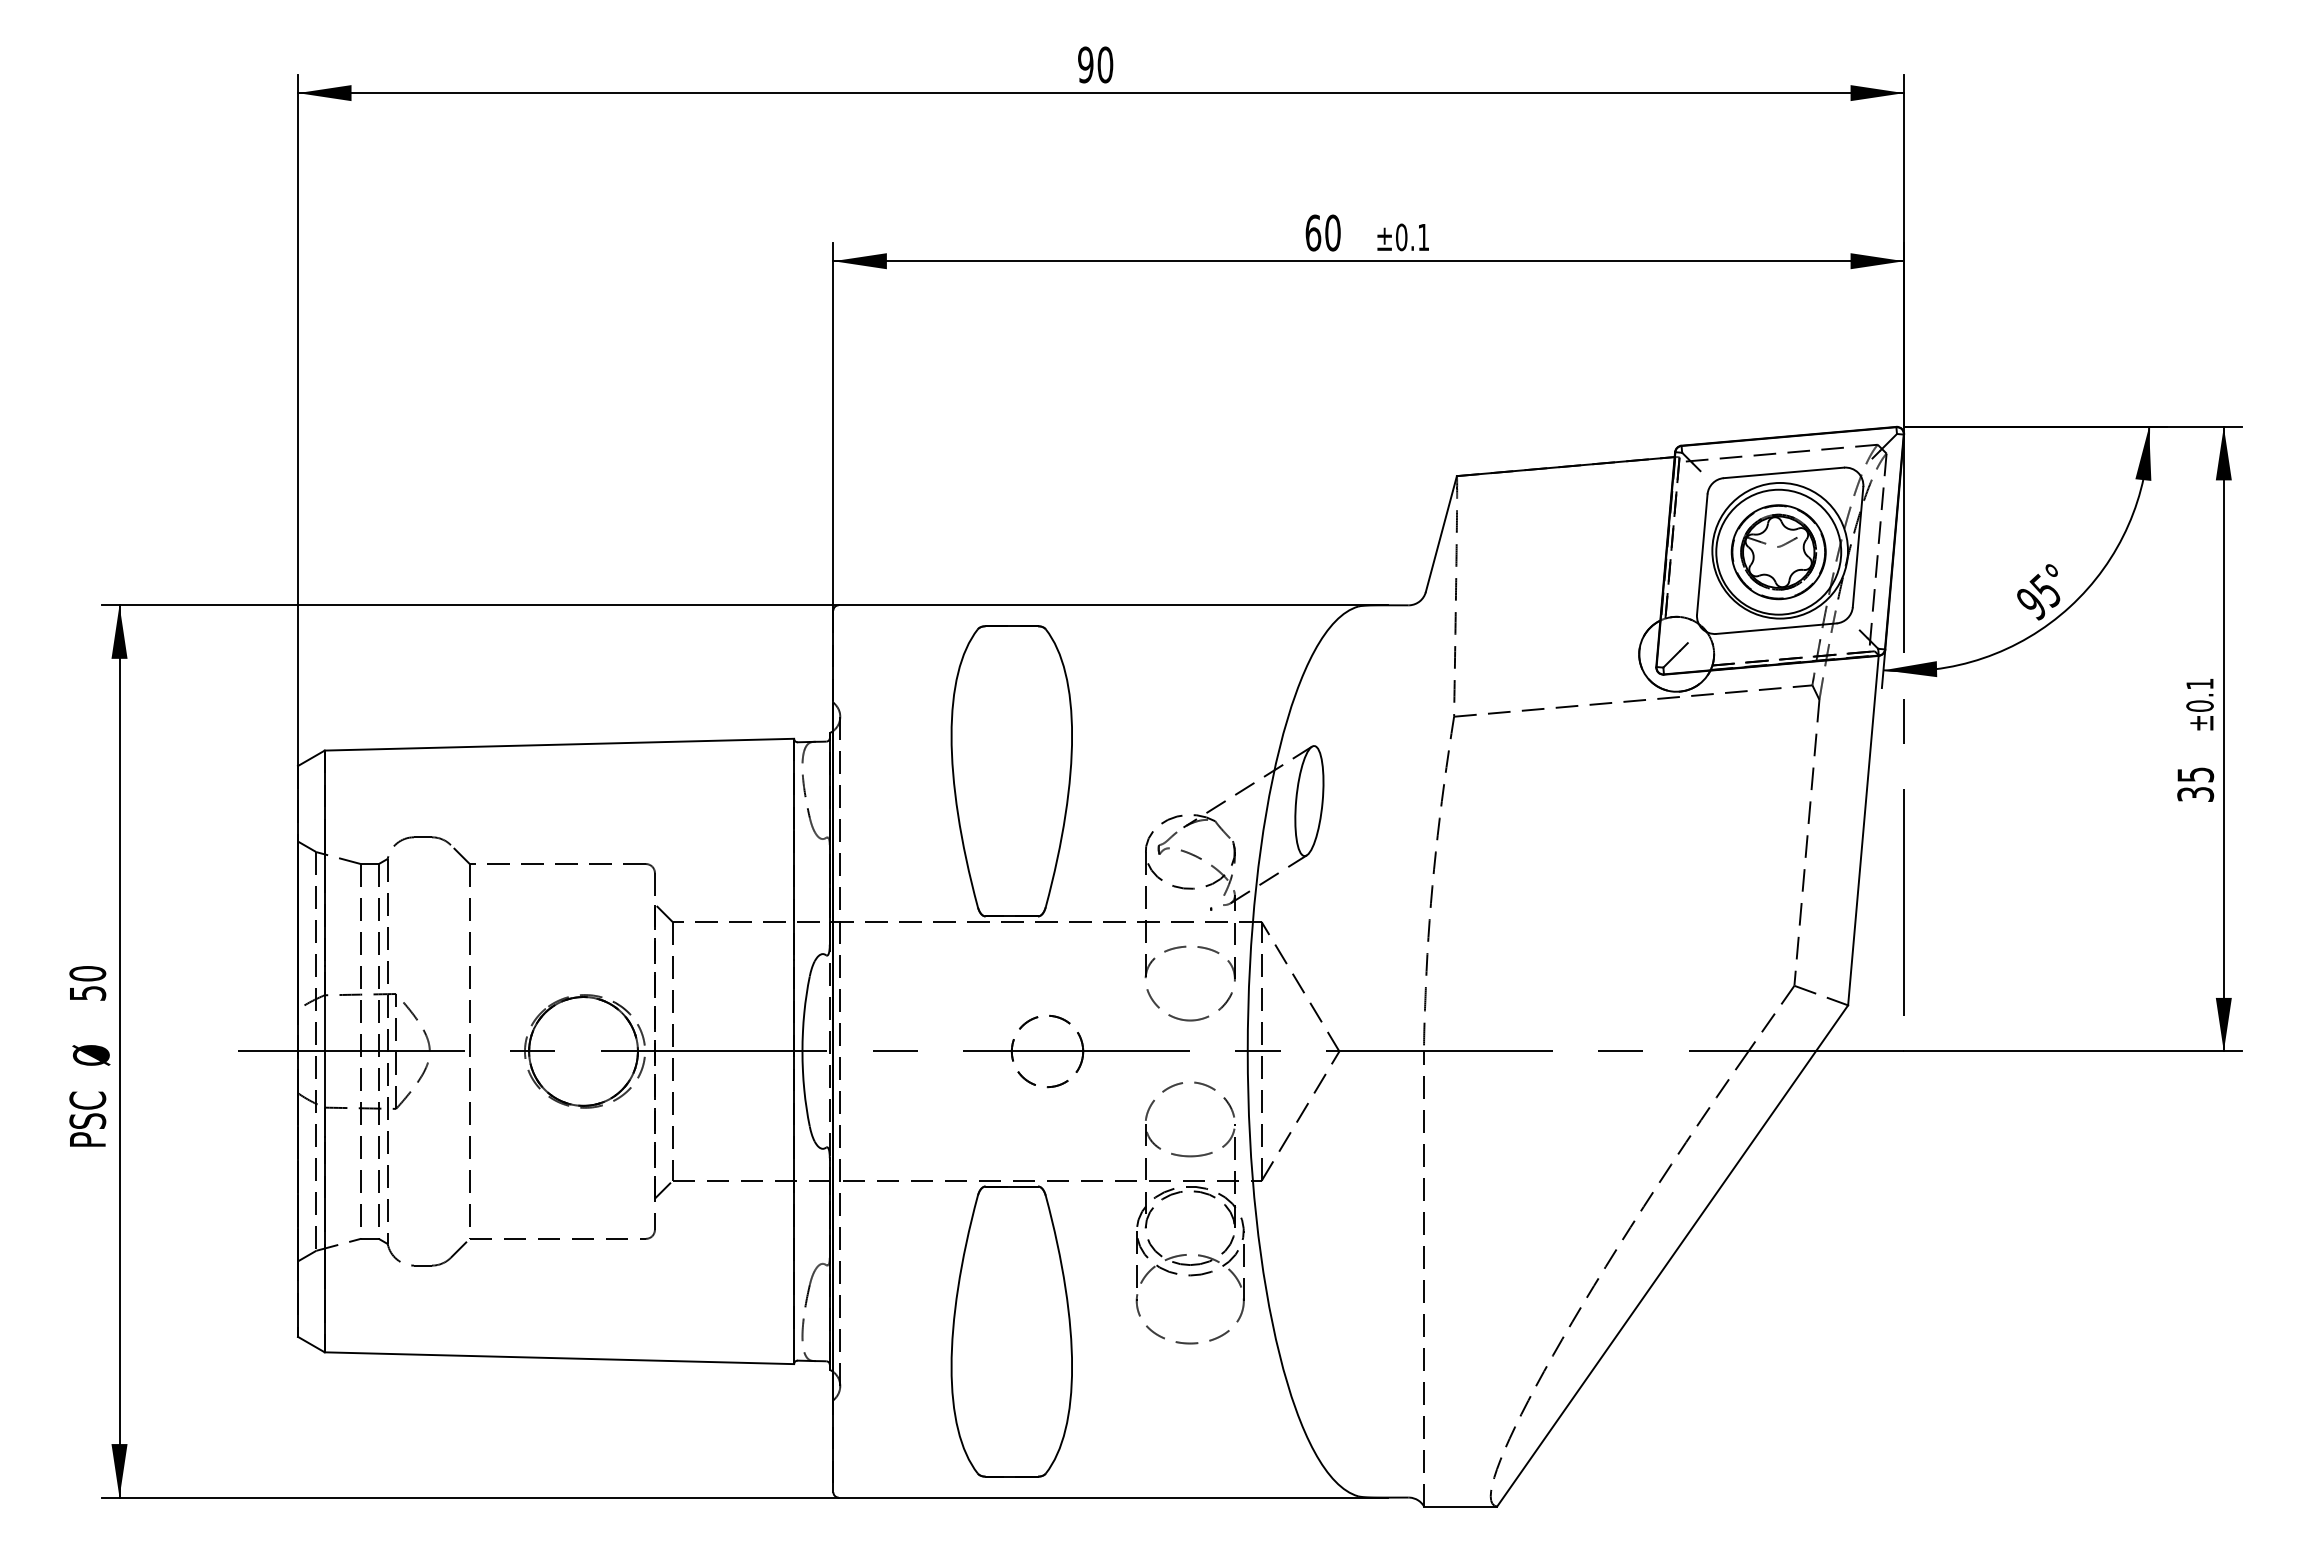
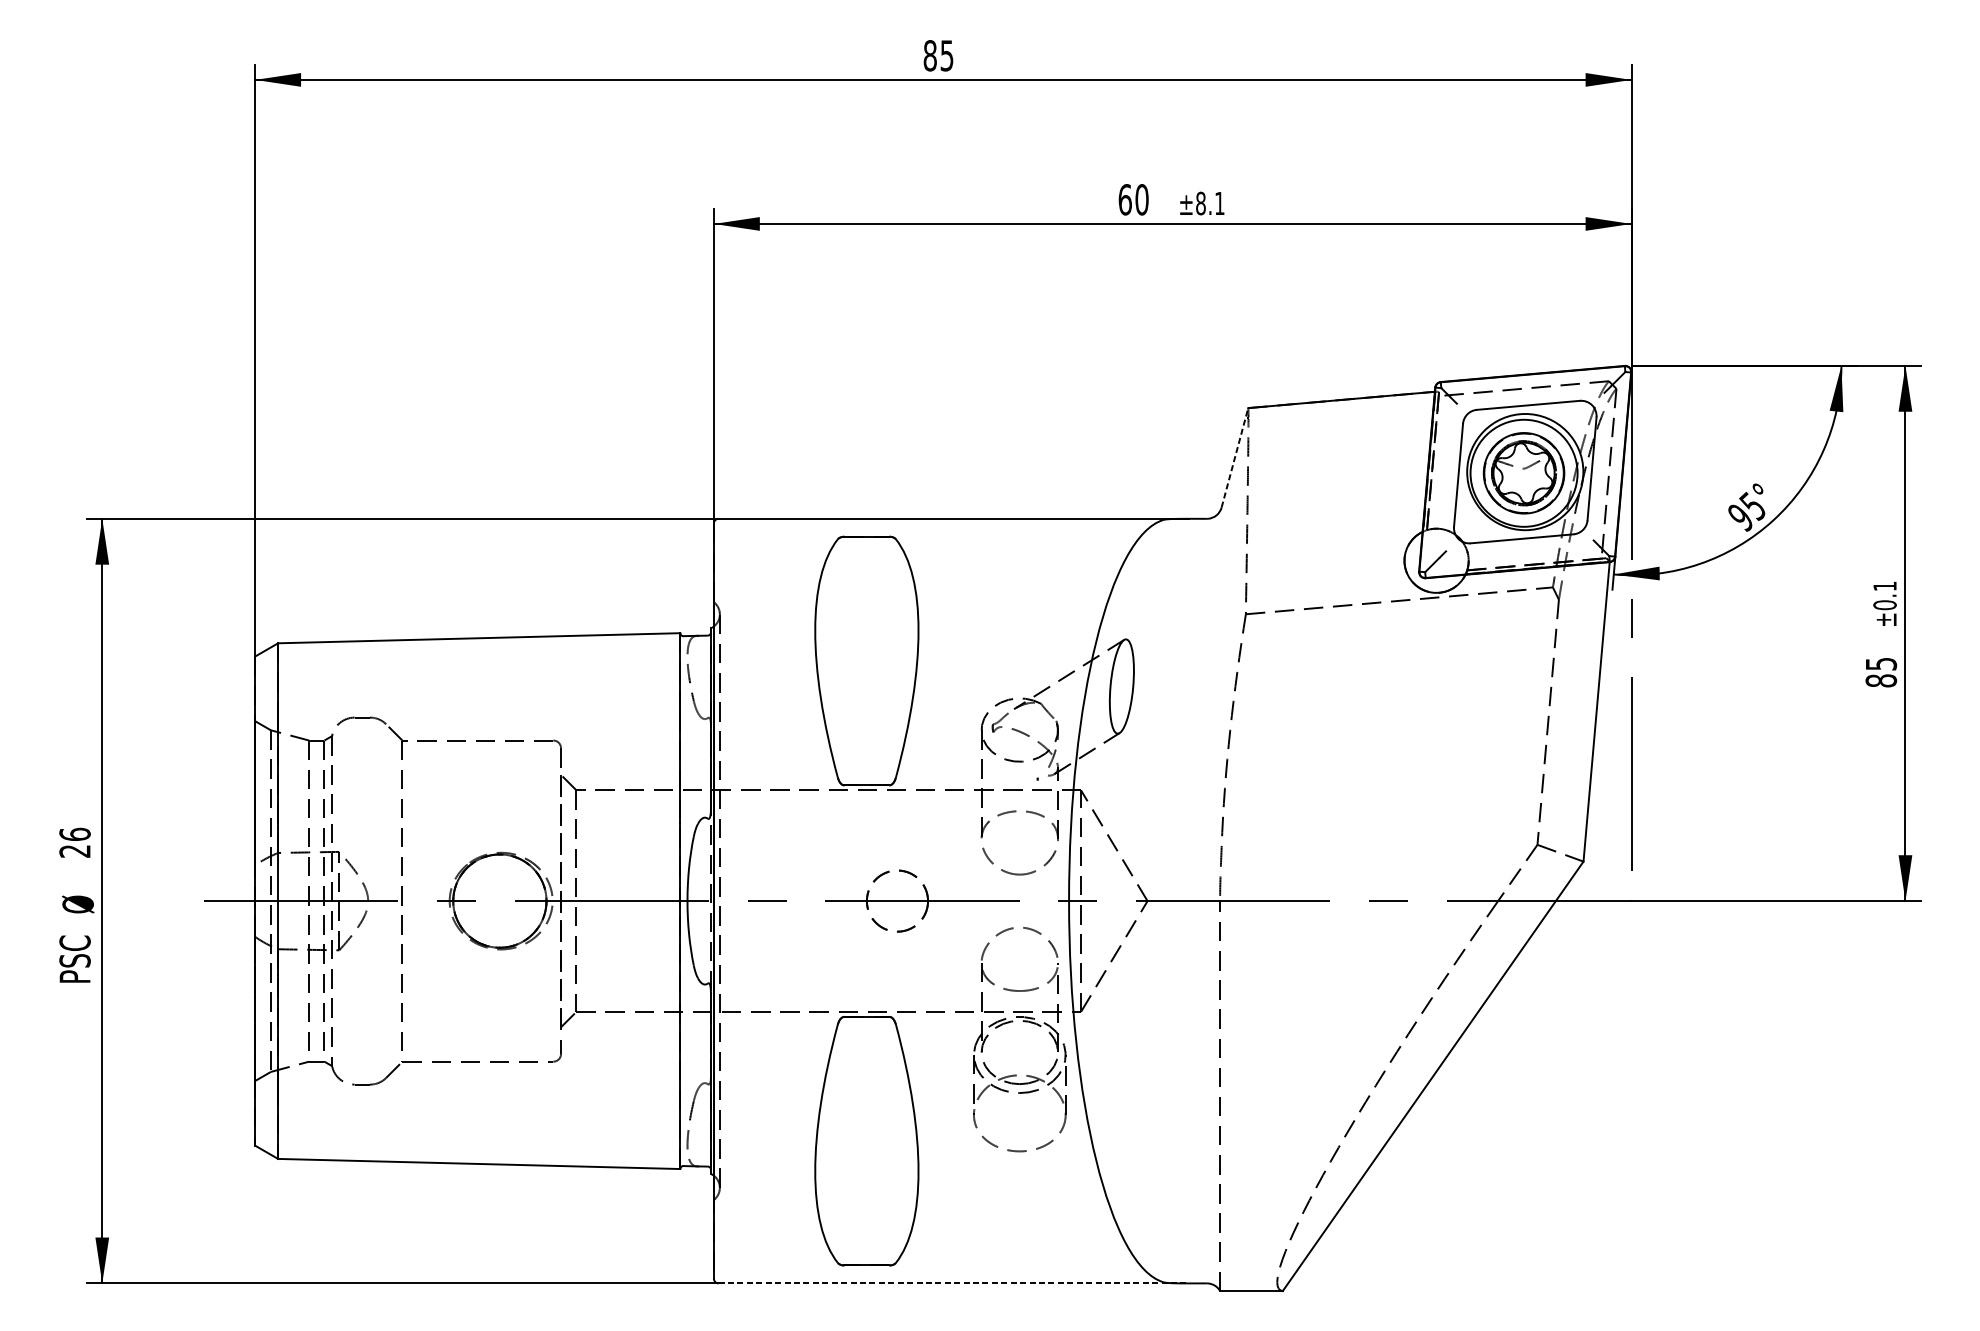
text: (1095, 64) -> (938, 55), 90 -> 85
text: (1401, 237) -> (1200, 203), ±0.1 -> ±8.1
line: (1441, 533) -> (1235, 457), solid -> dashed
text: (2195, 794) -> (1881, 680), 35 -> 85
text: (87, 982) -> (74, 842), 50 -> 26
line: (1113, 1497) -> (954, 1283), solid -> dashed

